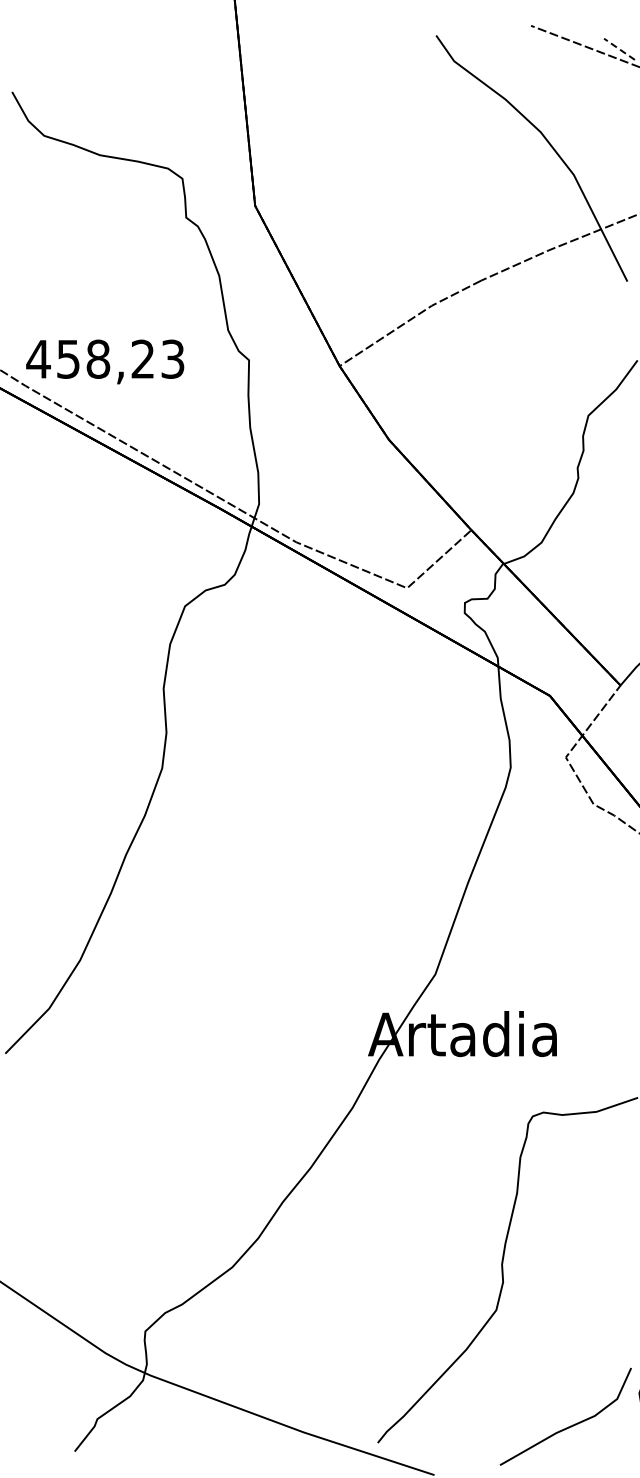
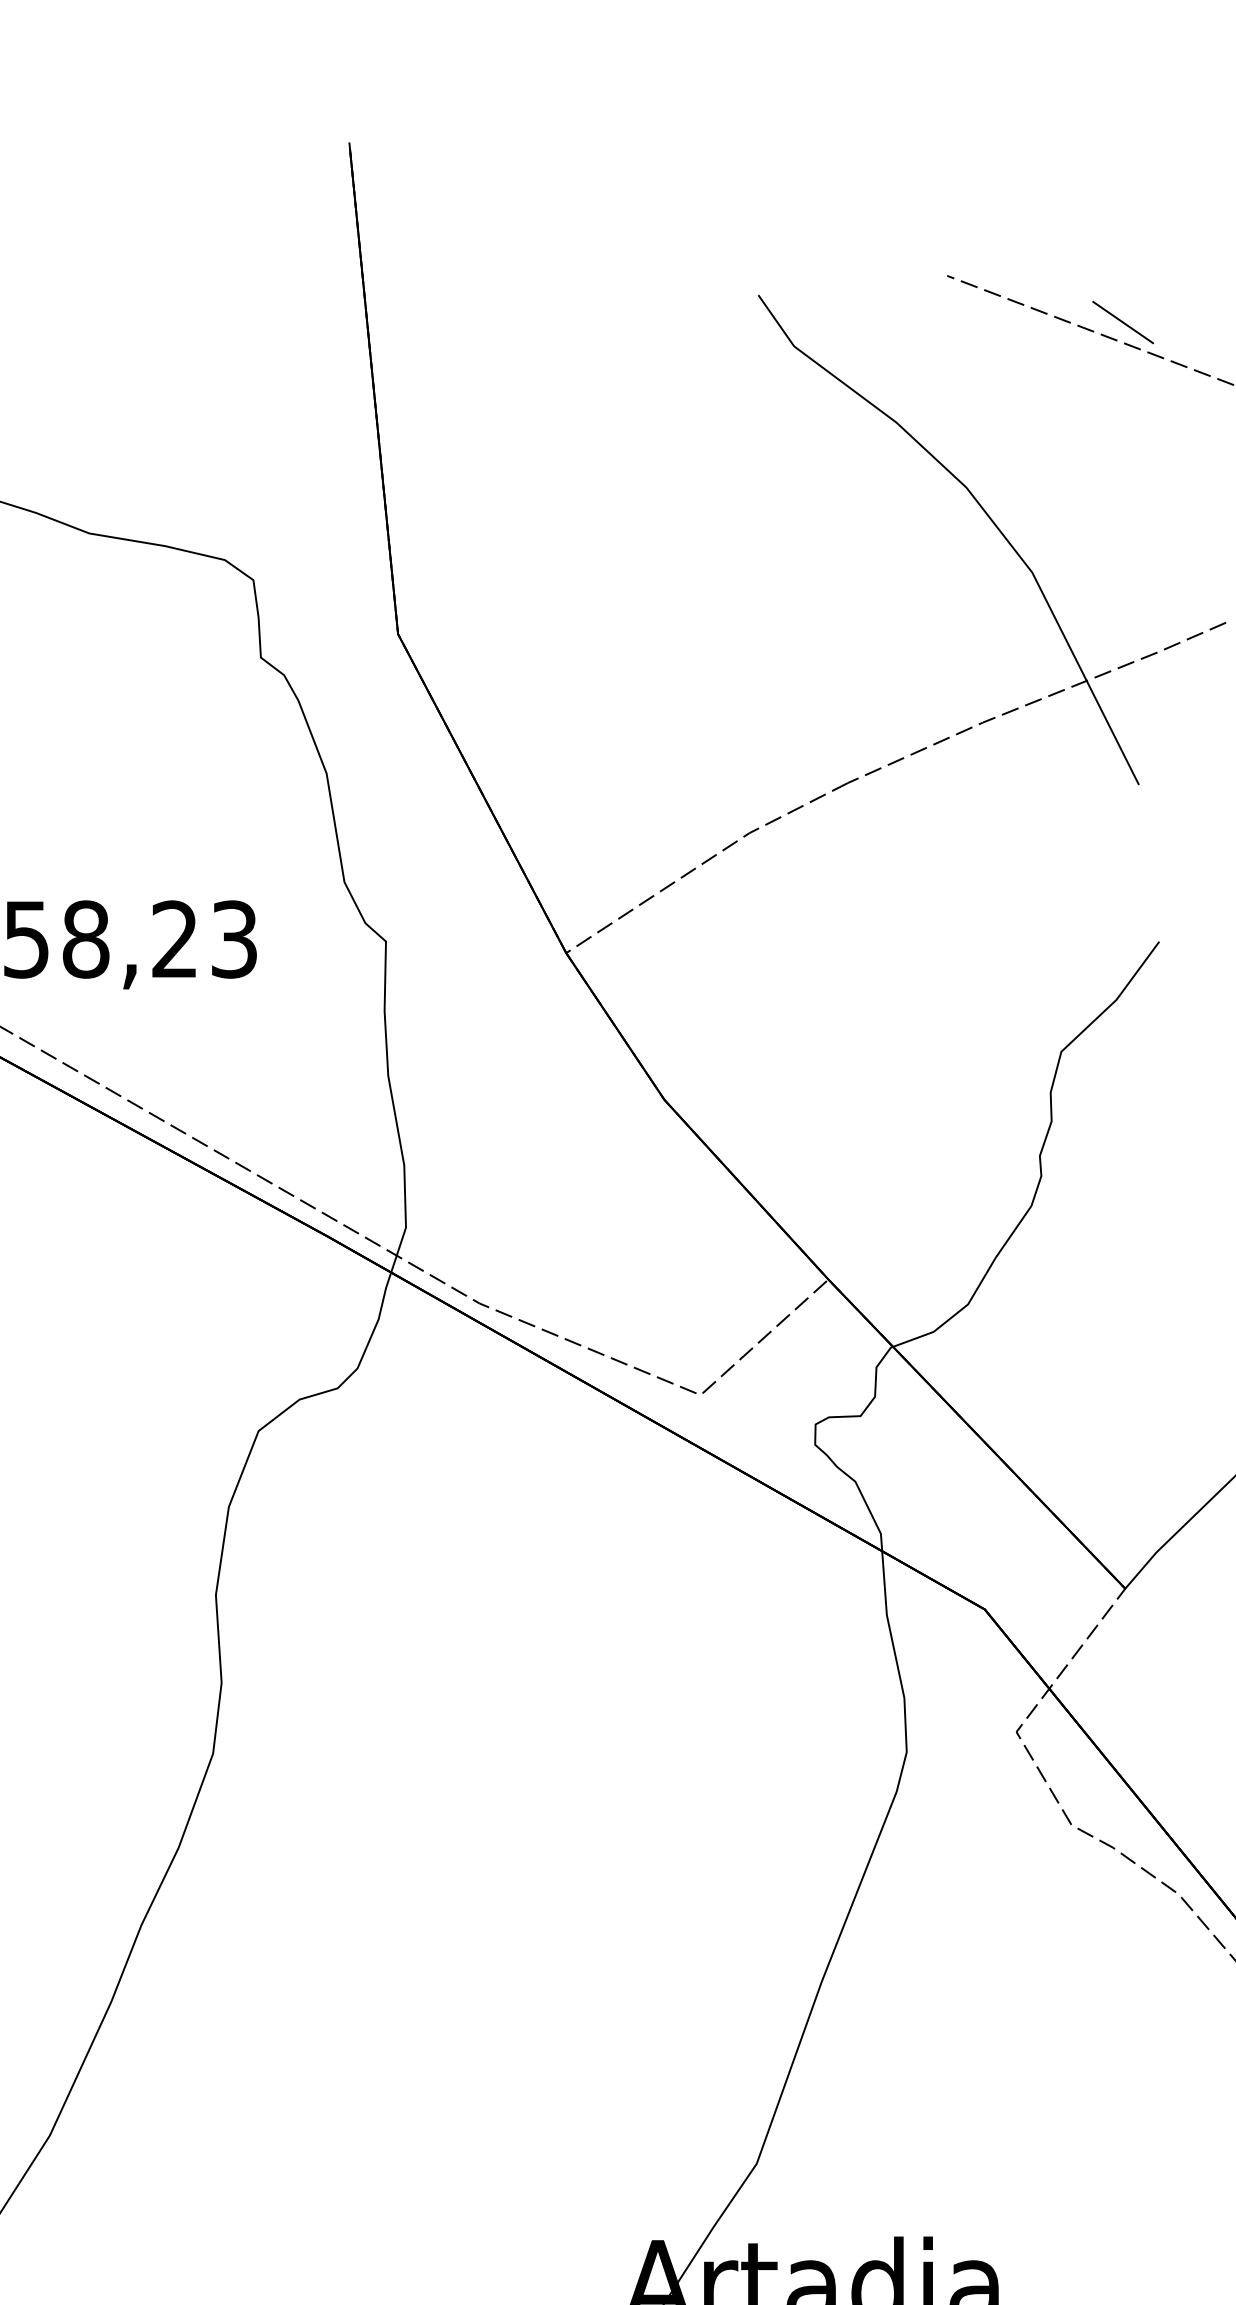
line: (619, 49) -> (1123, 322), dashed -> solid

